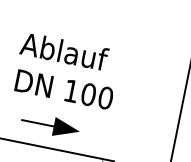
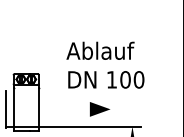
text: (67, 70) -> (105, 64), moved
line: (36, 123) -> (76, 109), removed

